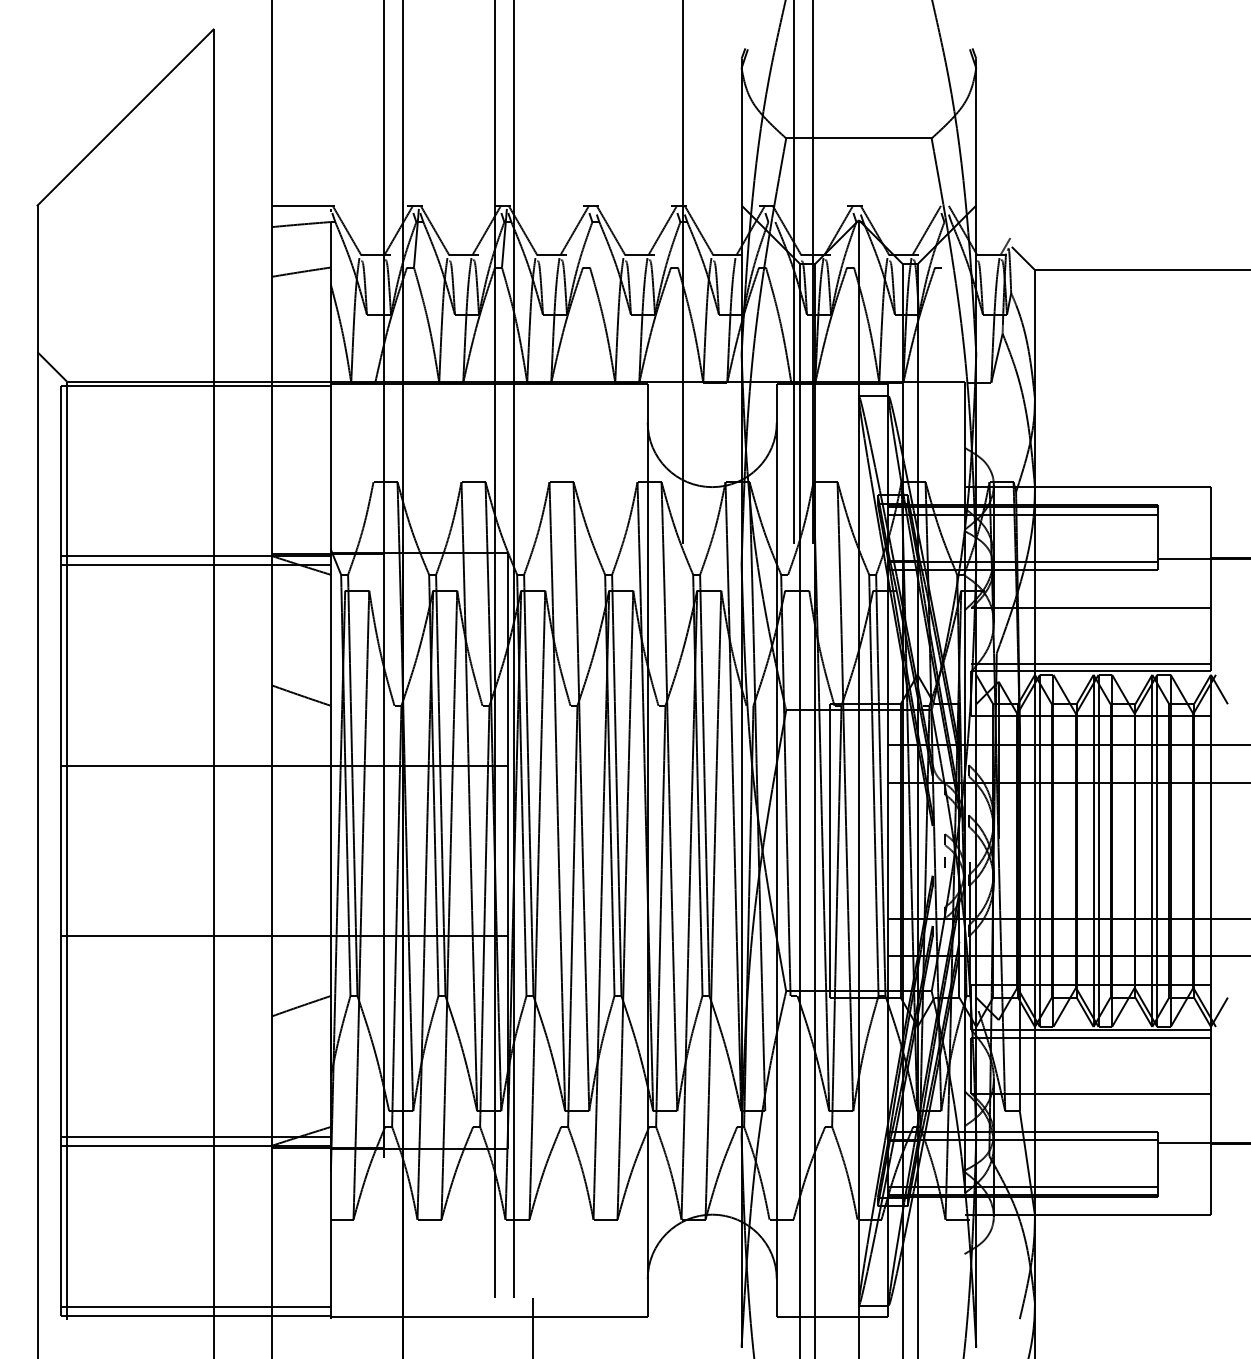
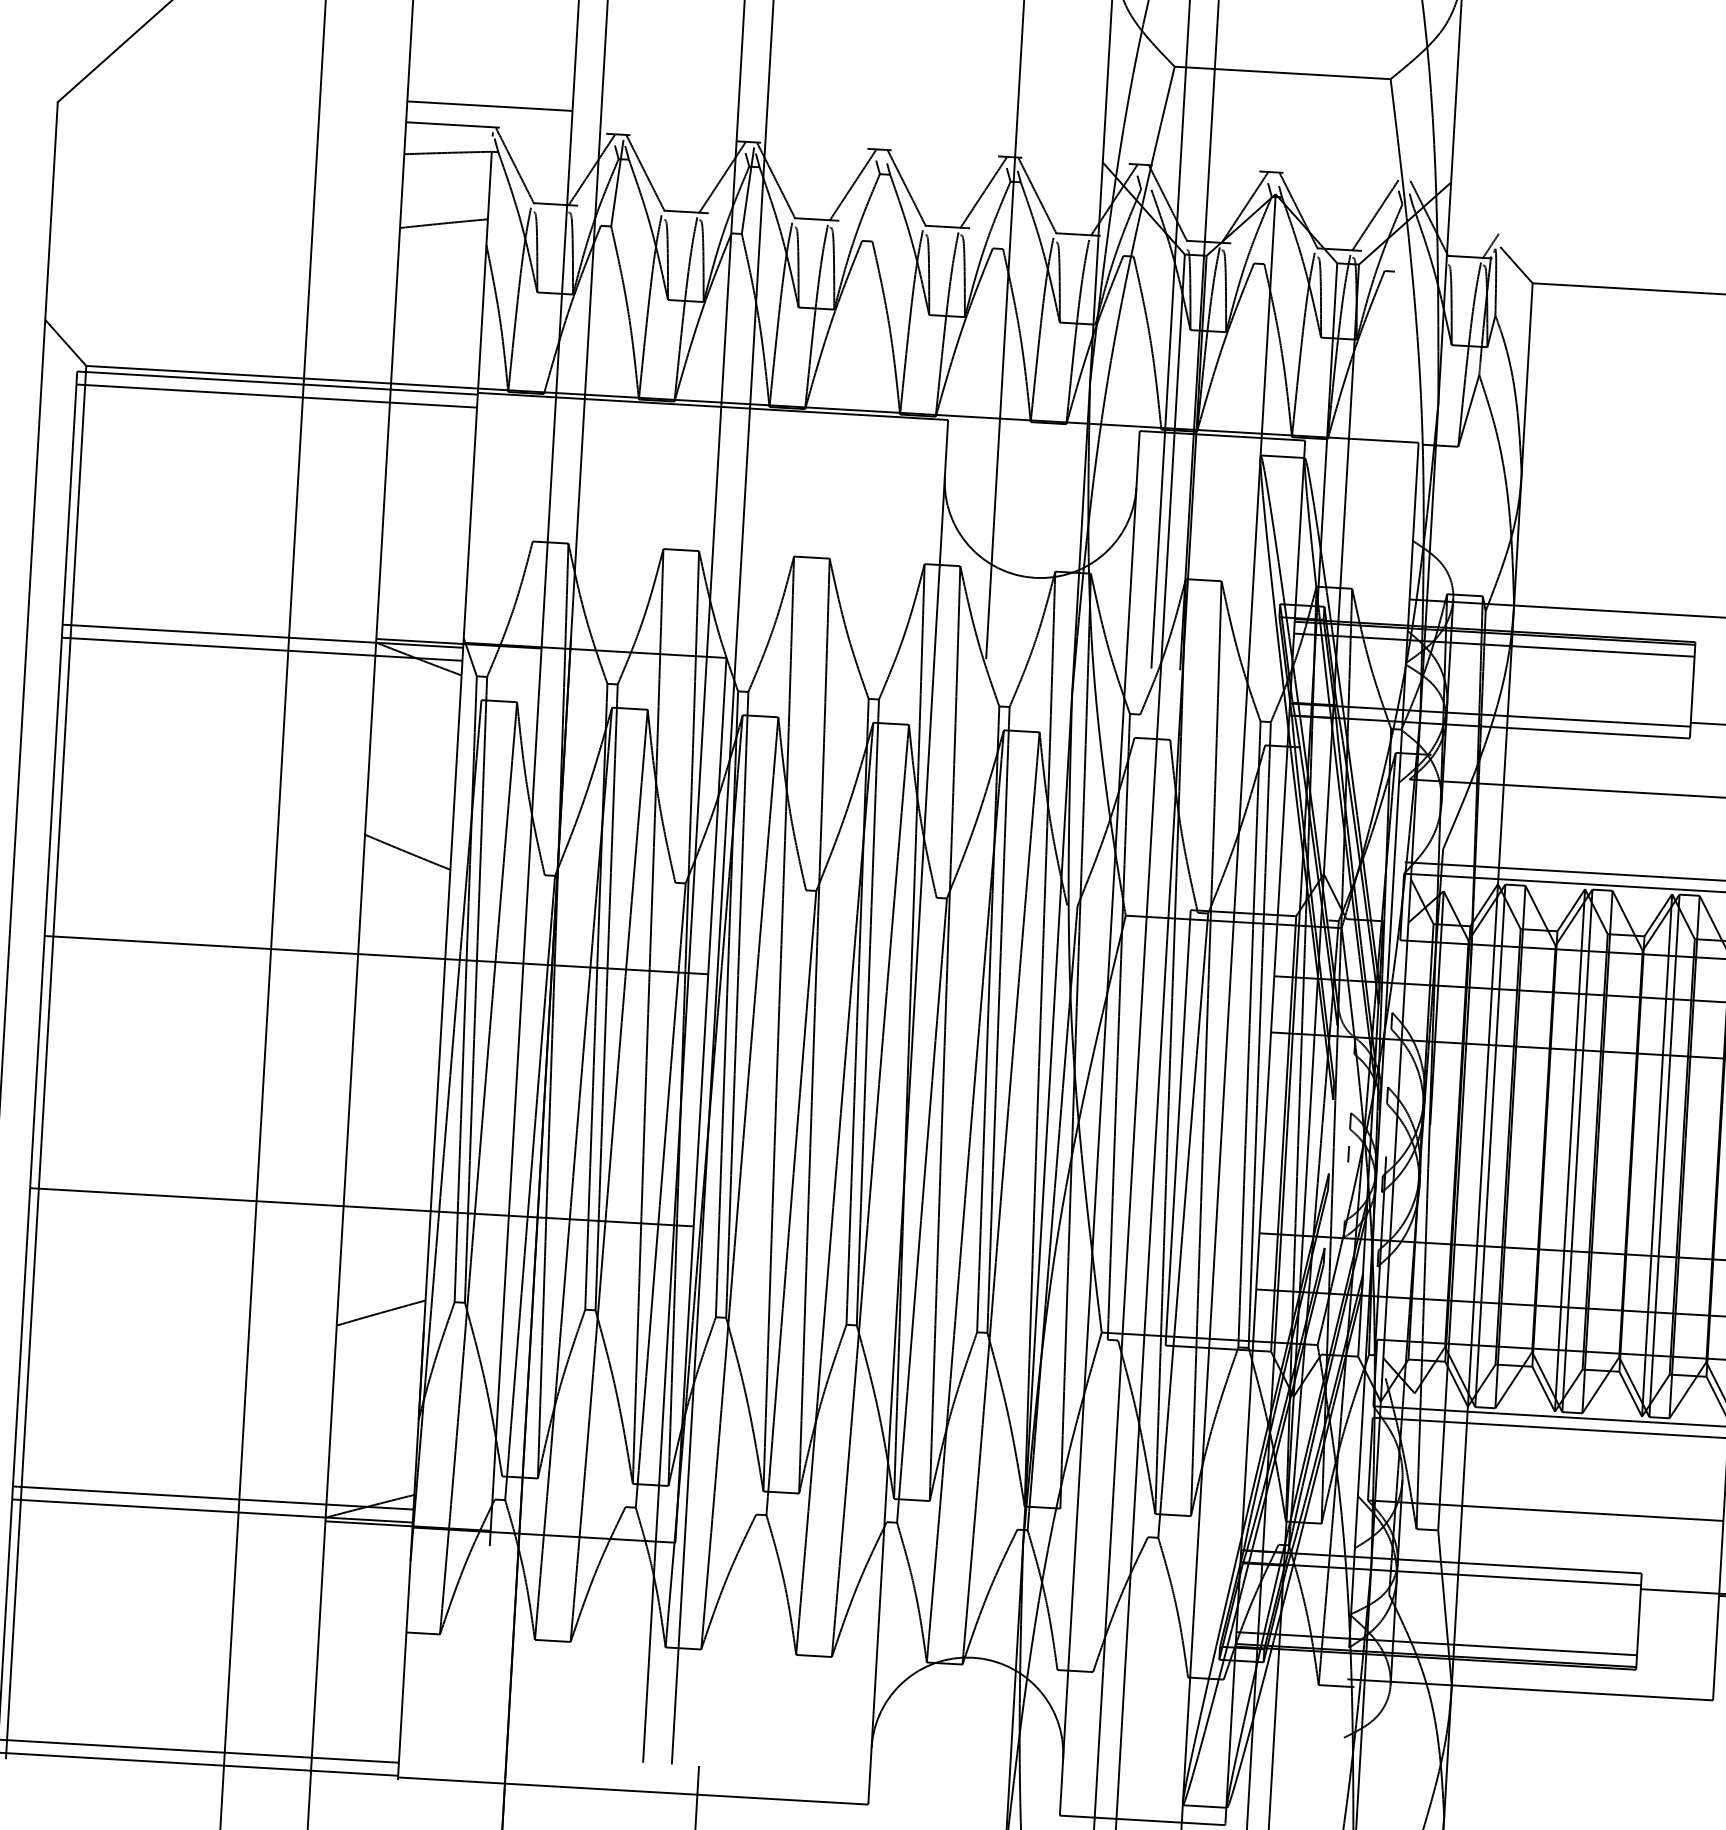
line: (327, 191) -> (489, 106), added
line: (195, 394) -> (276, 396), added

